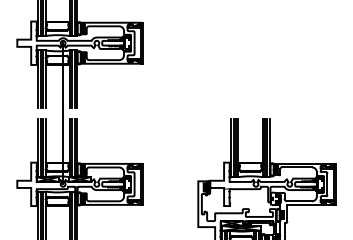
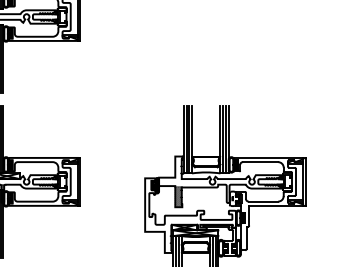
hatch: (227, 197) -> (179, 197), added

